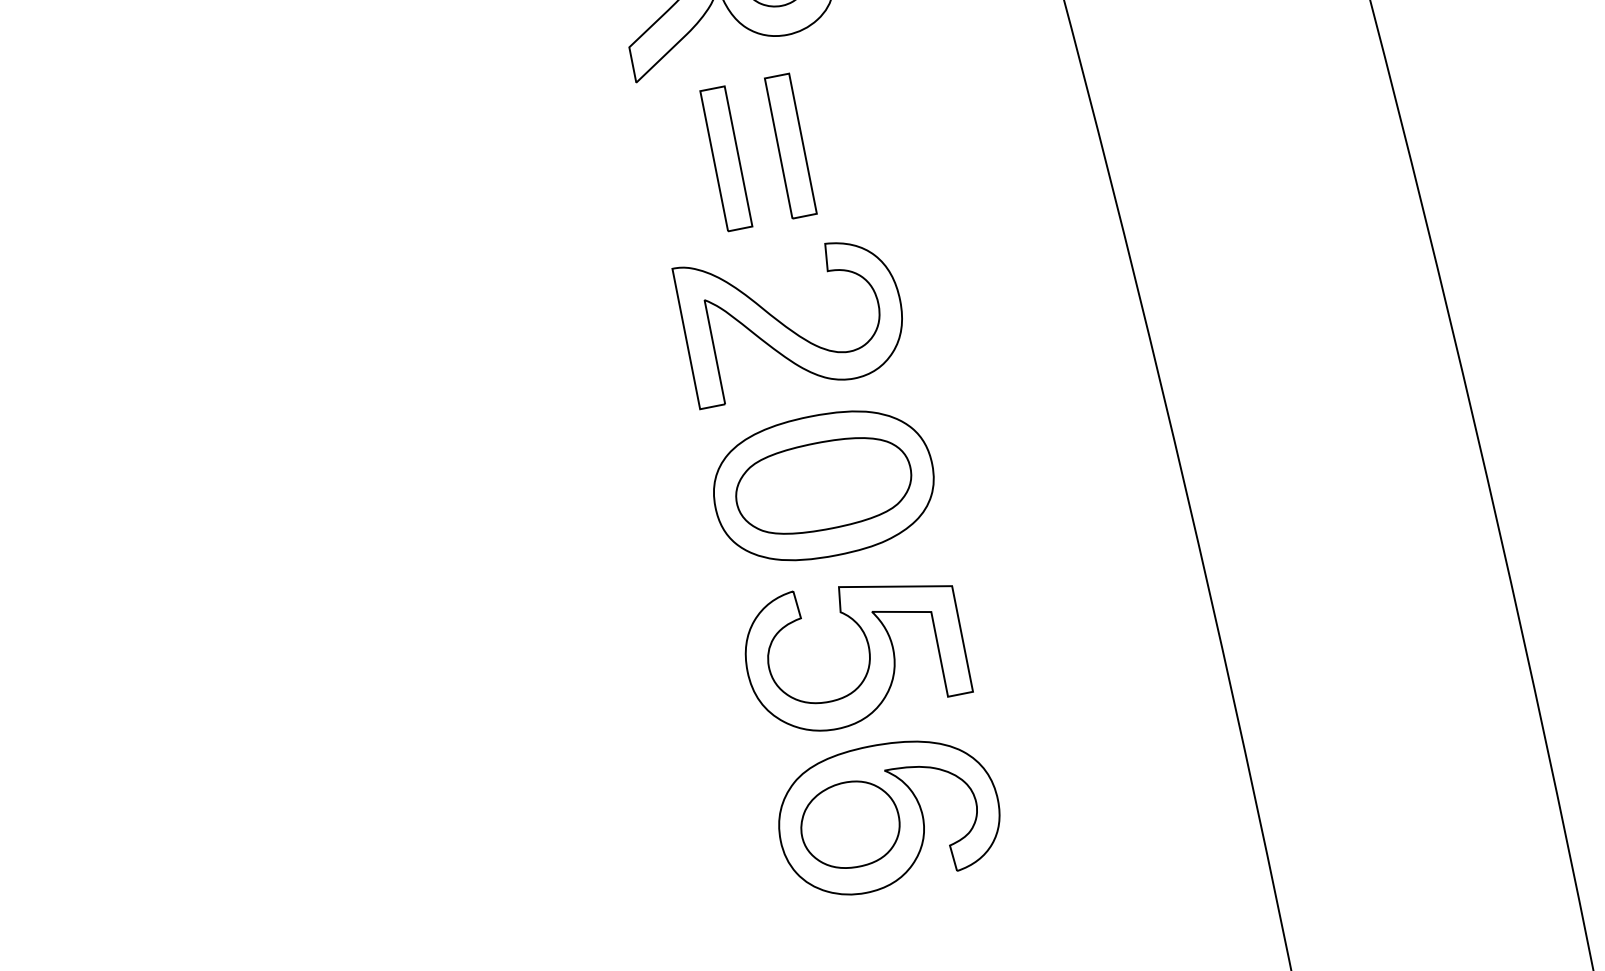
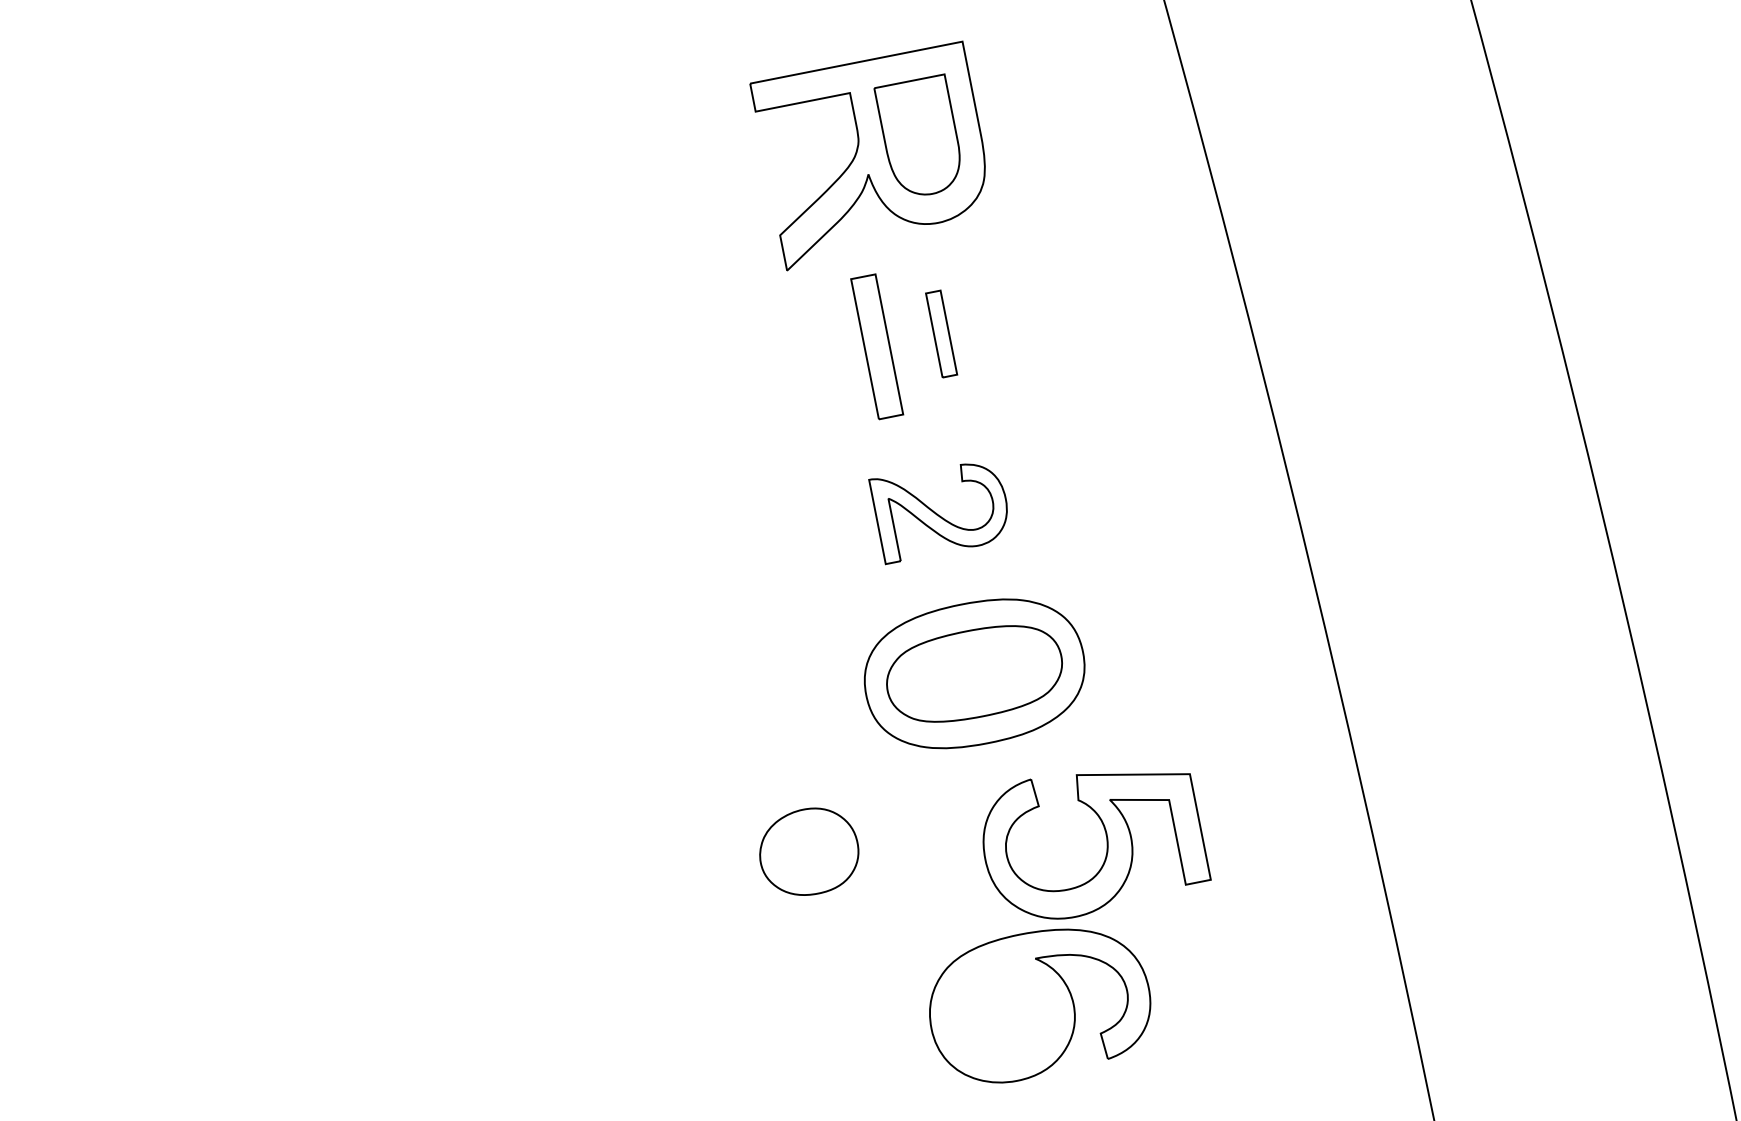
part: (790, 145) -> (941, 333), size x0.6
part: (786, 326) -> (937, 514), size x0.6
part: (868, 658) -> (1106, 846), moved
part: (850, 824) -> (809, 851), moved

